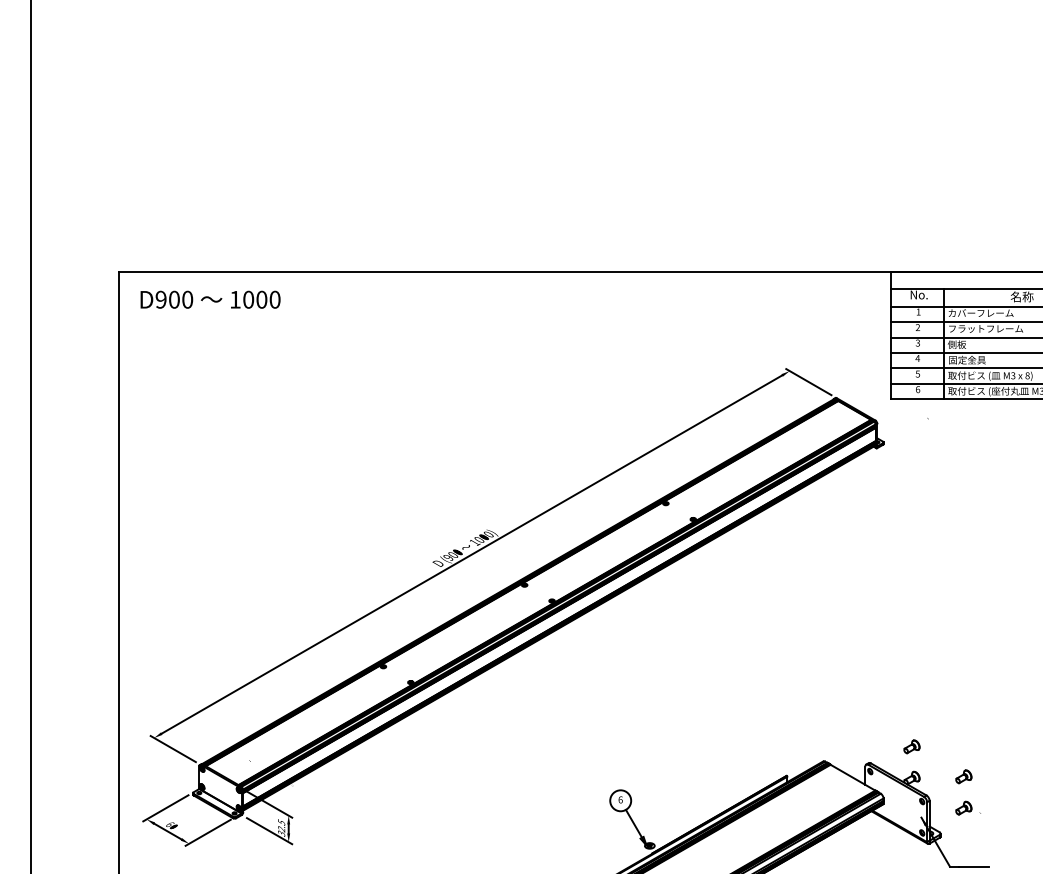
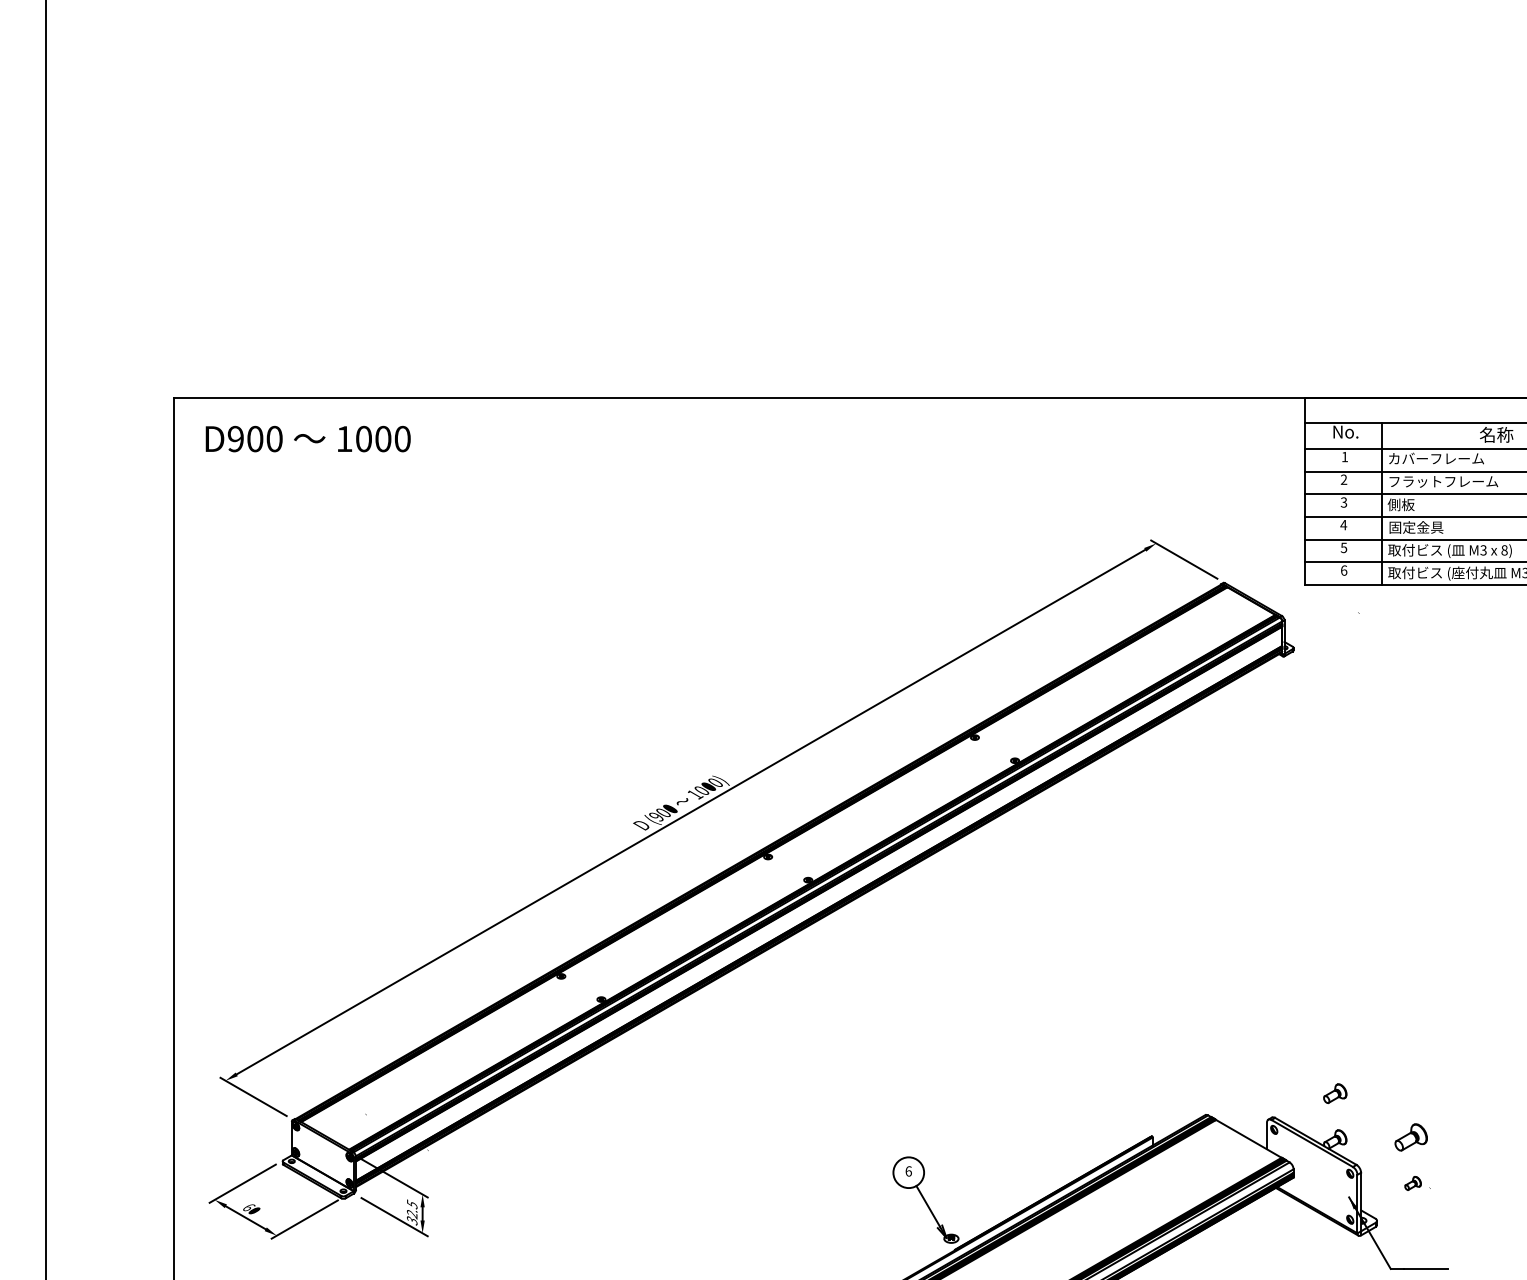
part: (963, 776) -> (1410, 1137), size x1.4
part: (967, 807) -> (1416, 1182), size x0.7

